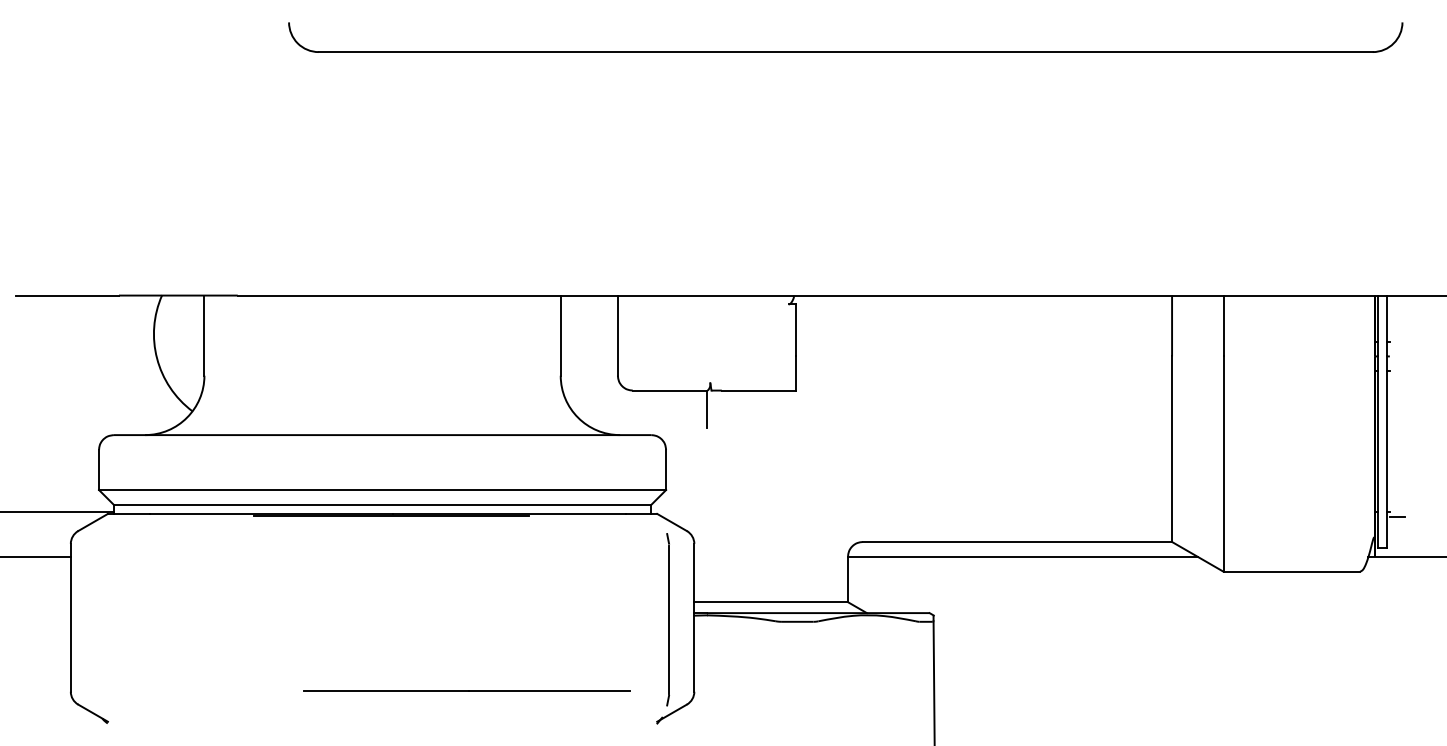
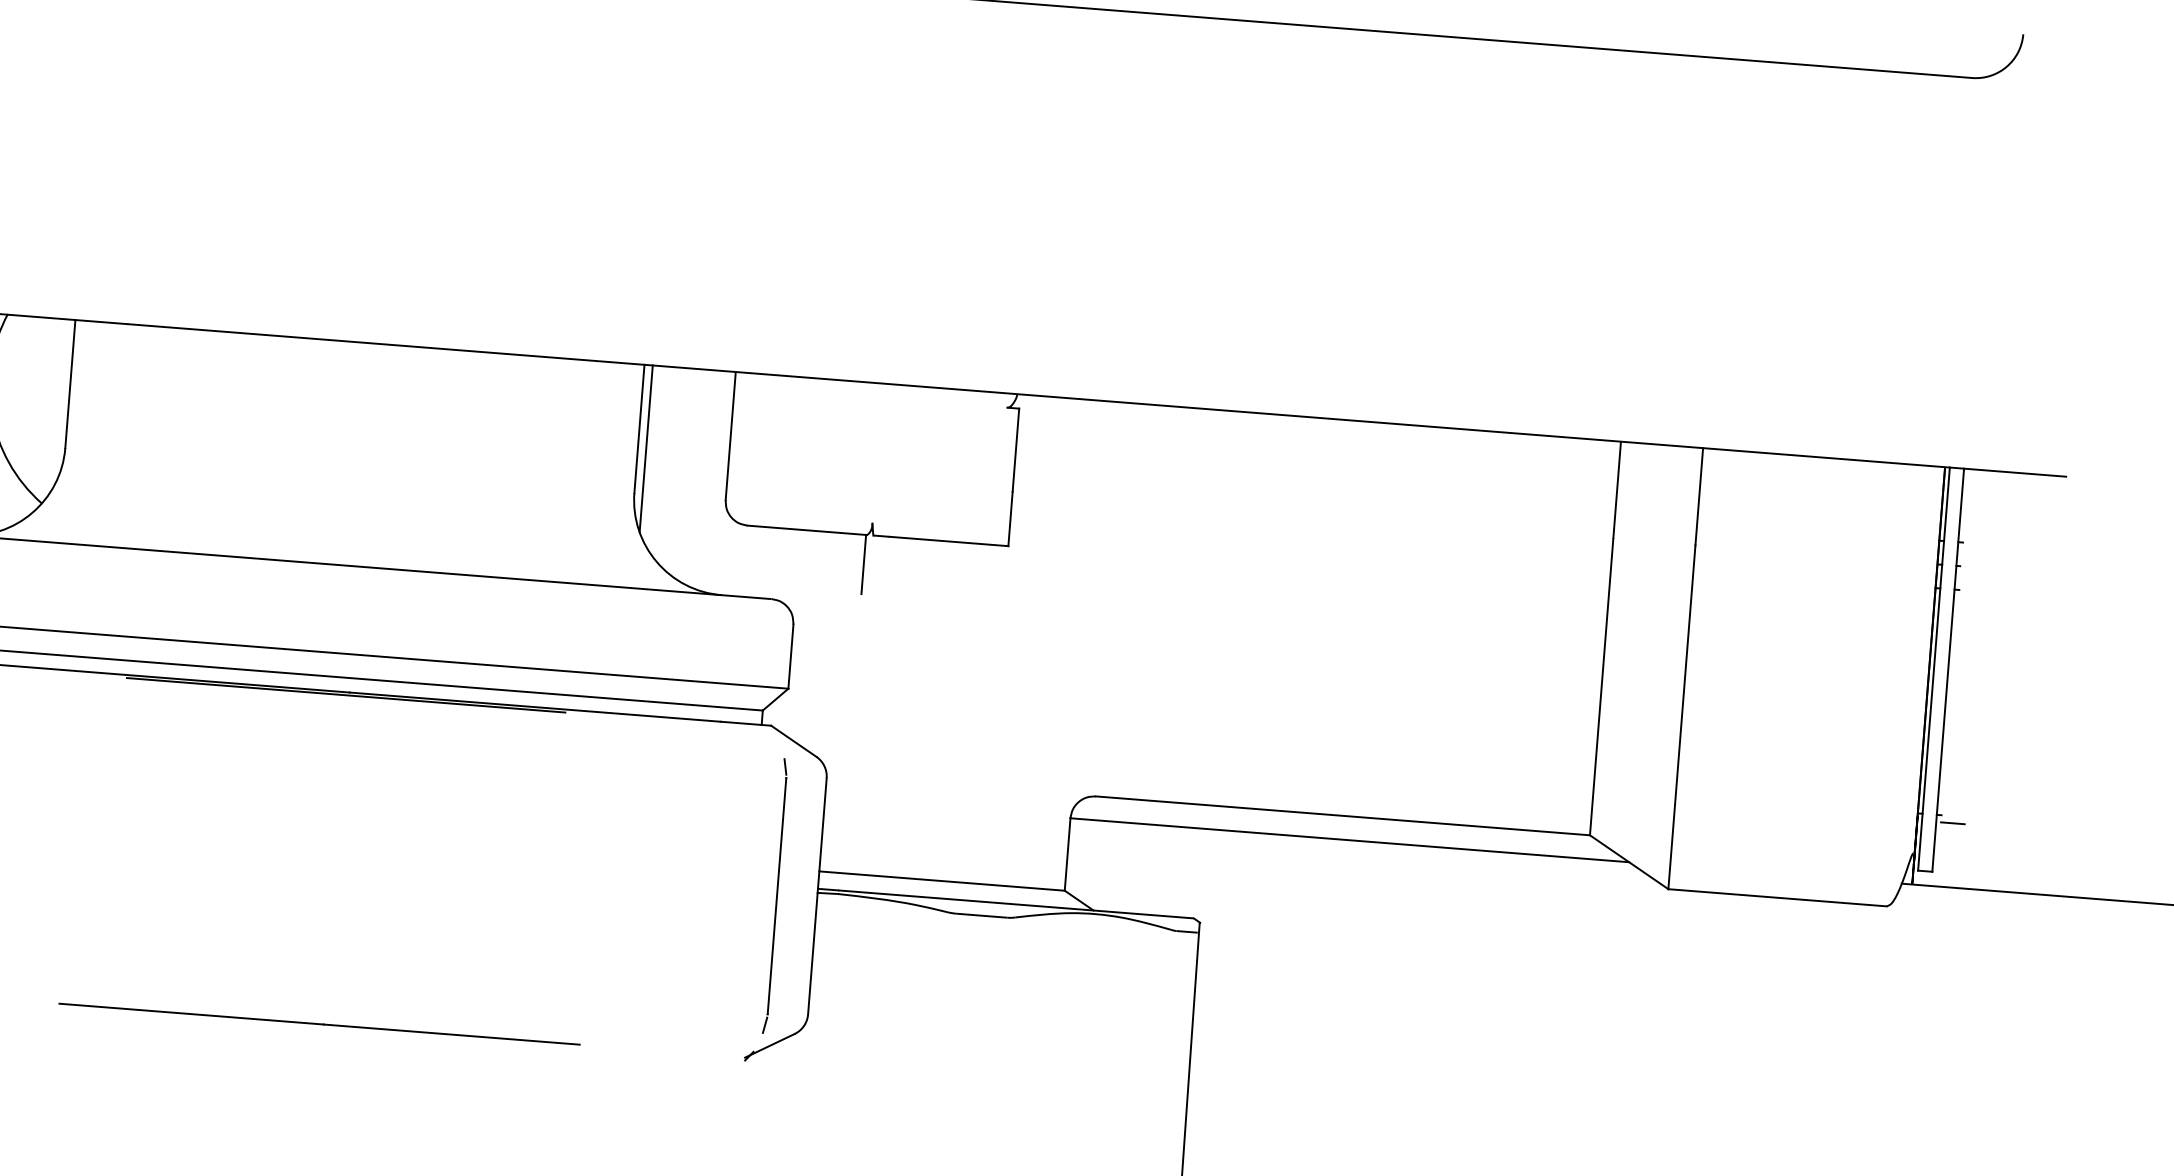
line: (565, 347) -> (645, 448), added
line: (466, 690) -> (319, 1023), moved

